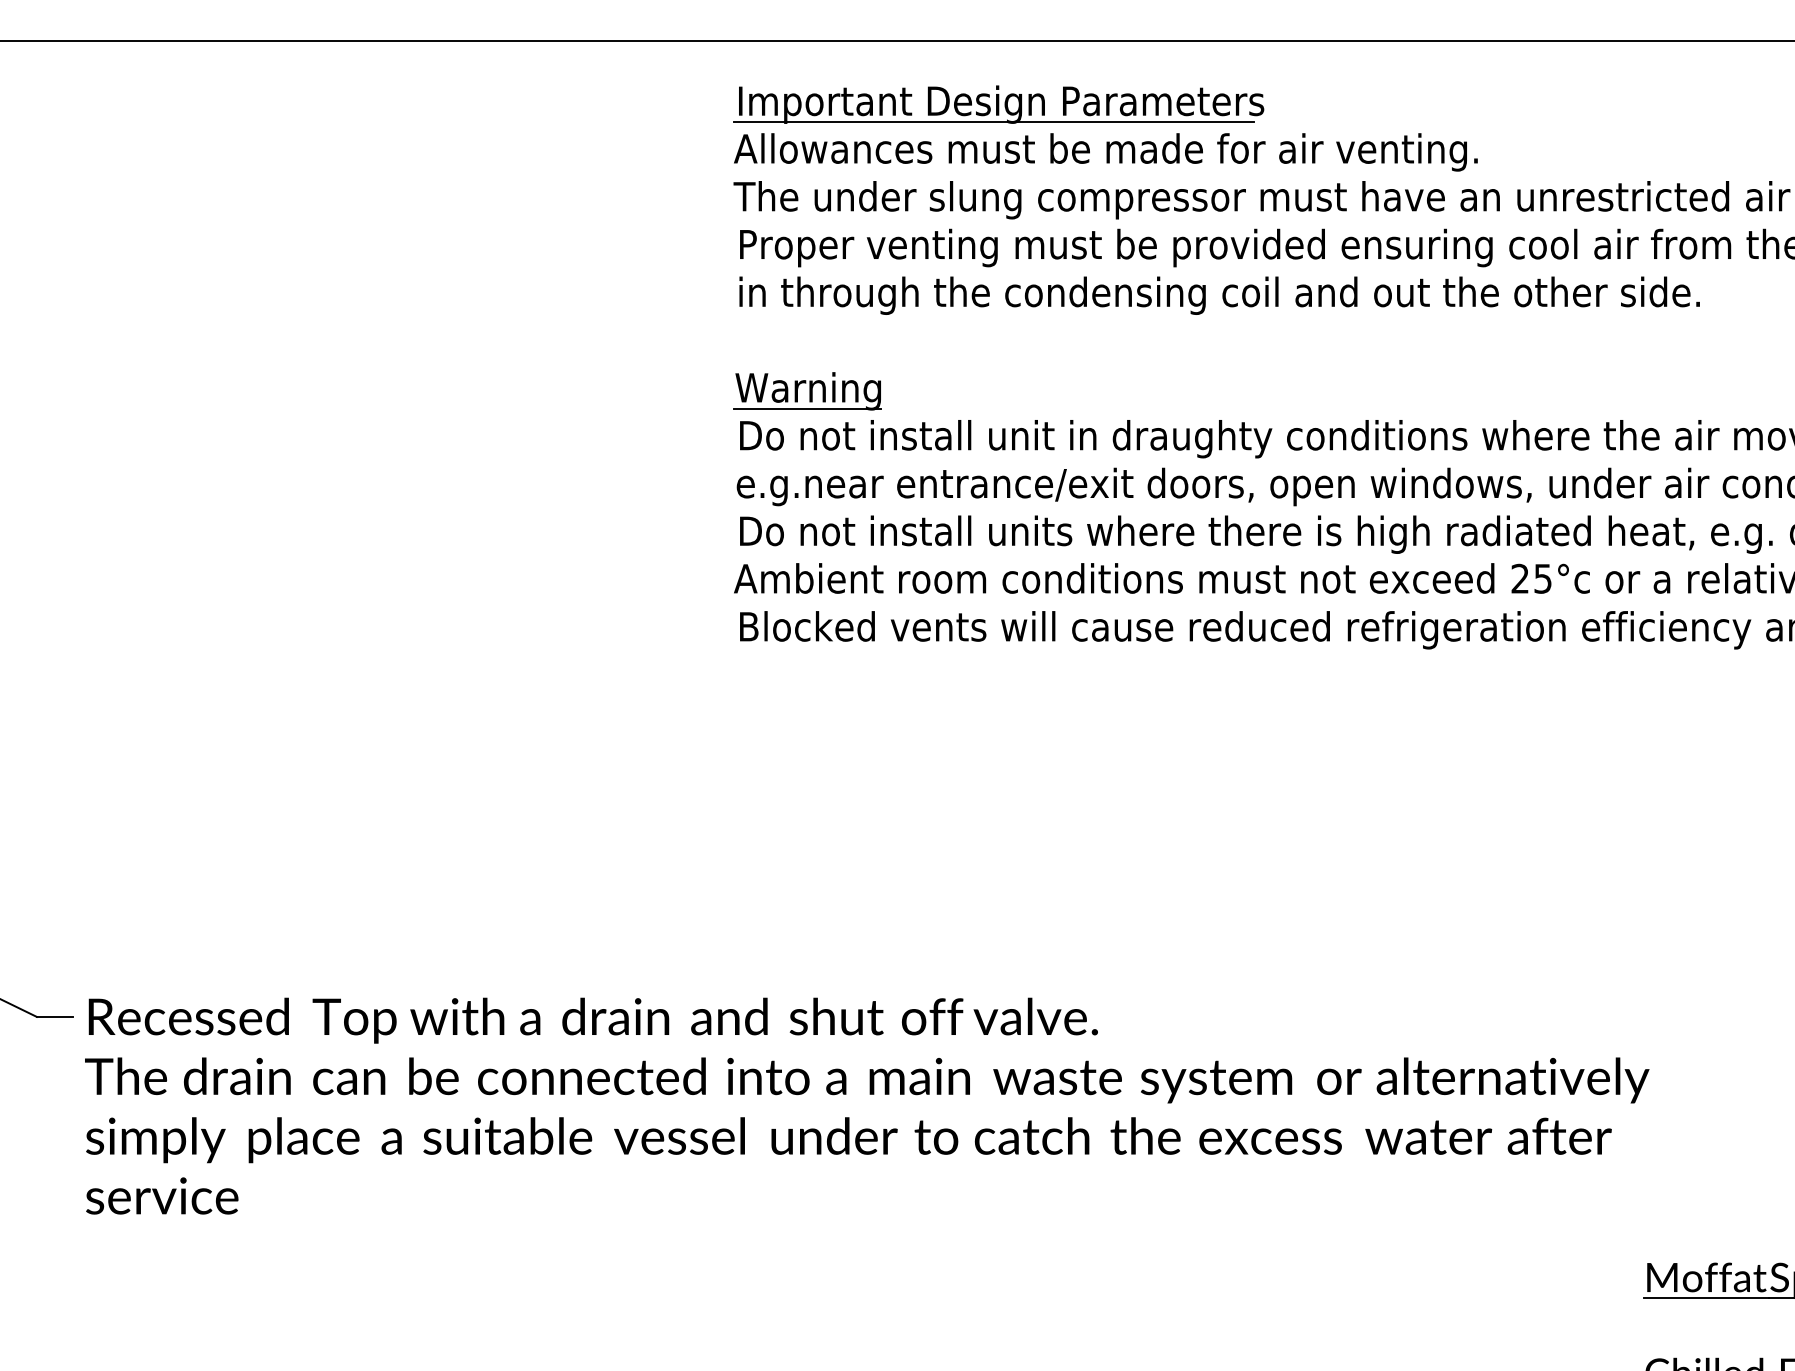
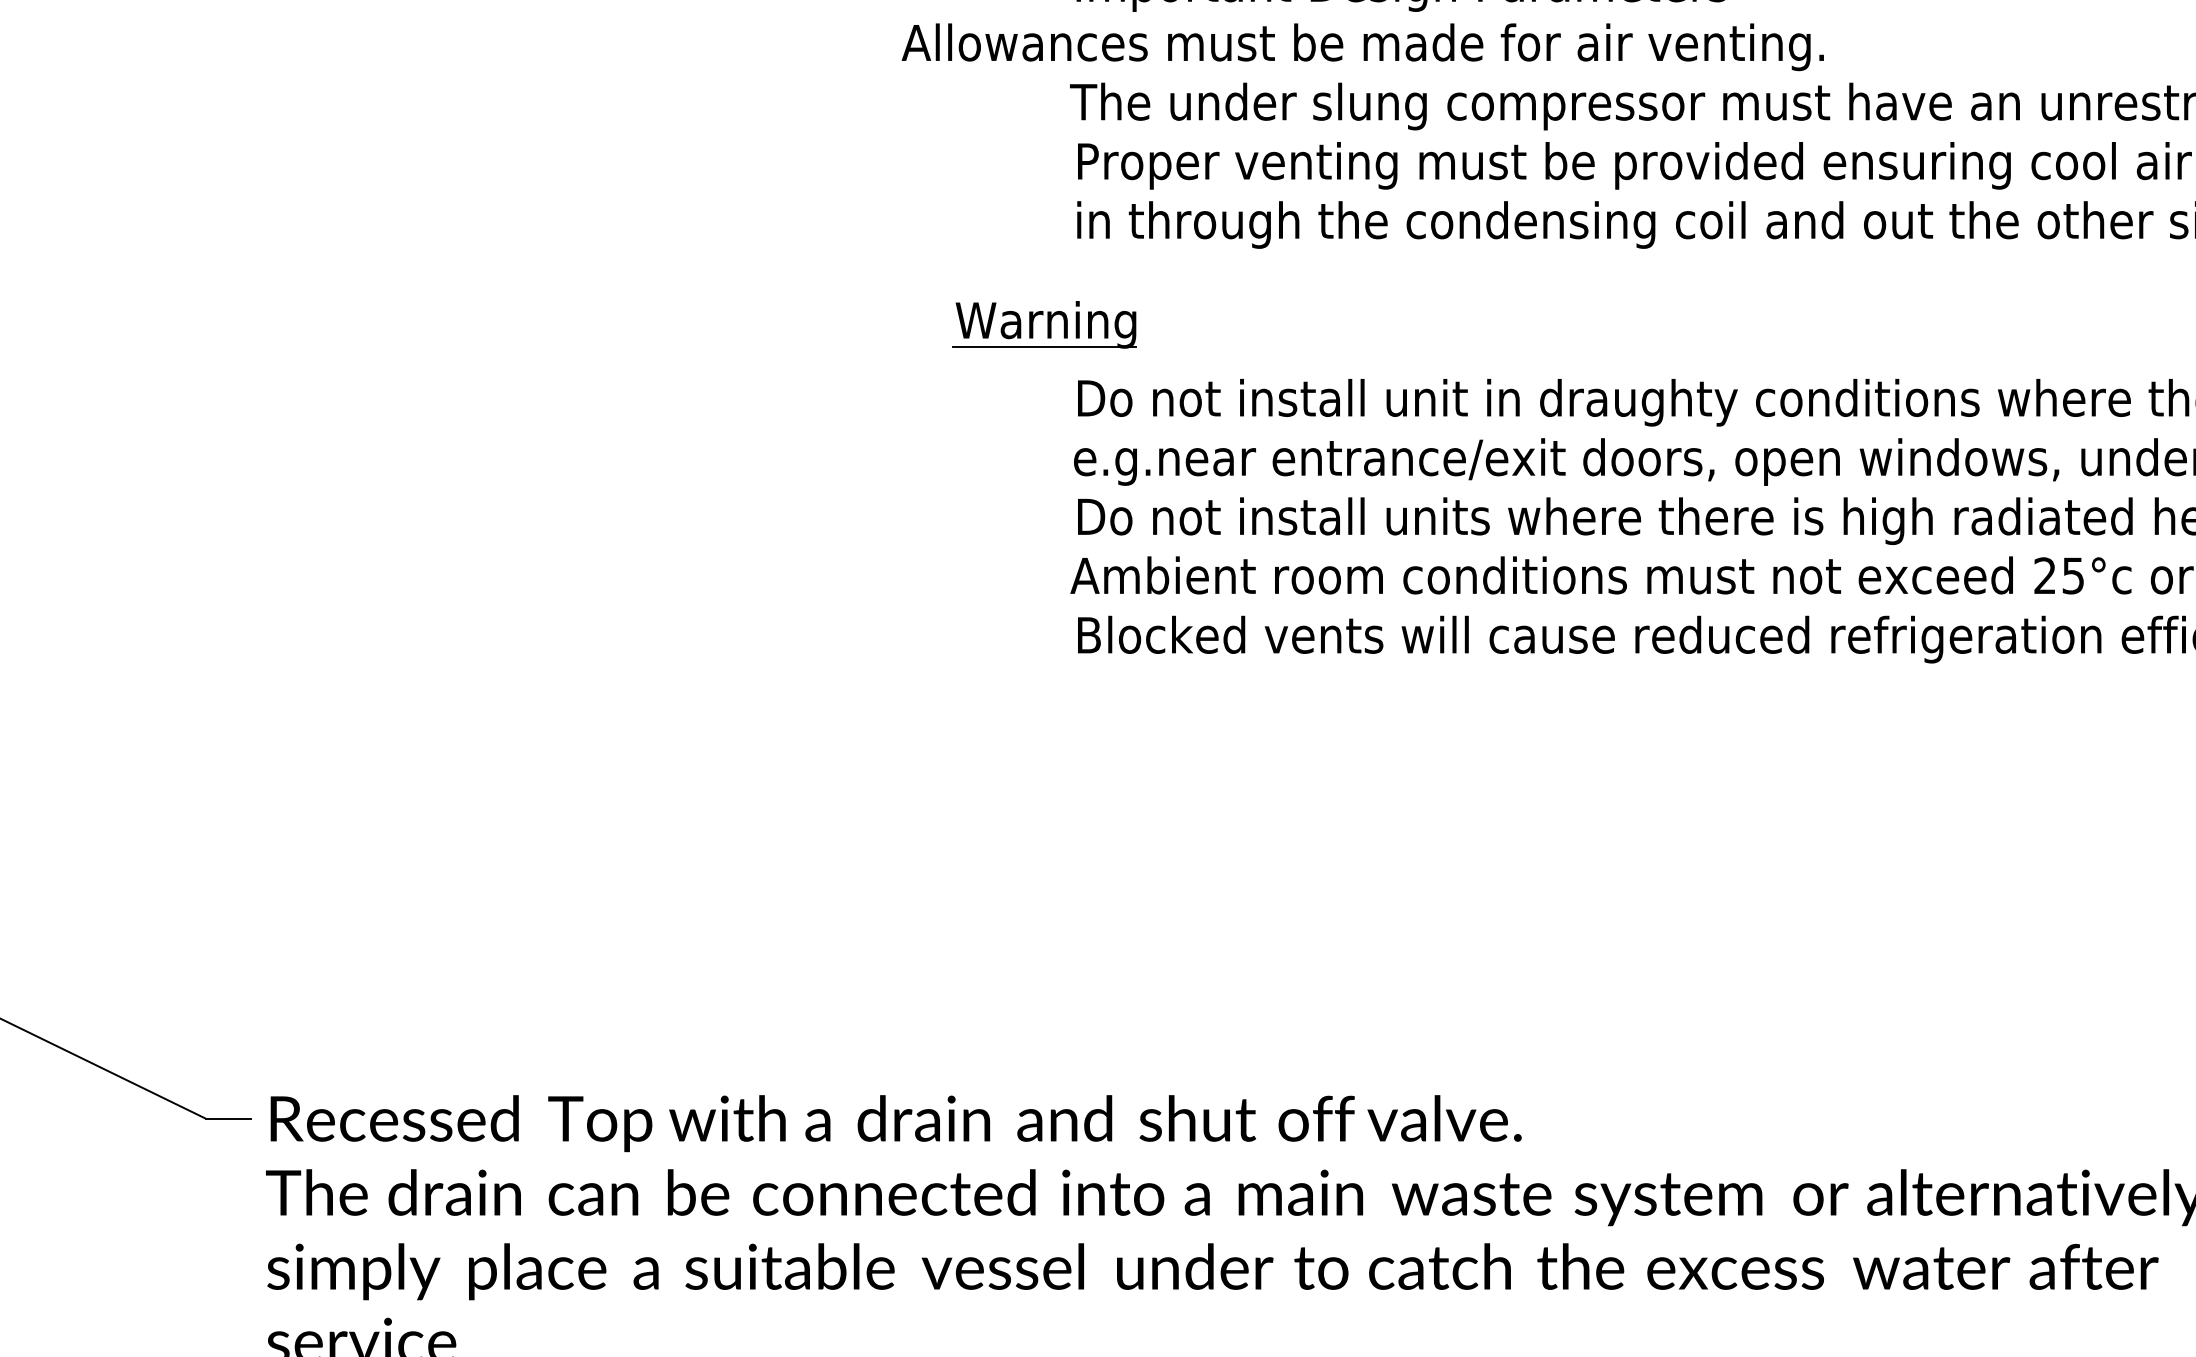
line: (993, 122) -> (1392, 10), removed
text: (1105, 152) -> (1362, 47), moved
part: (807, 391) -> (1045, 325), moved

